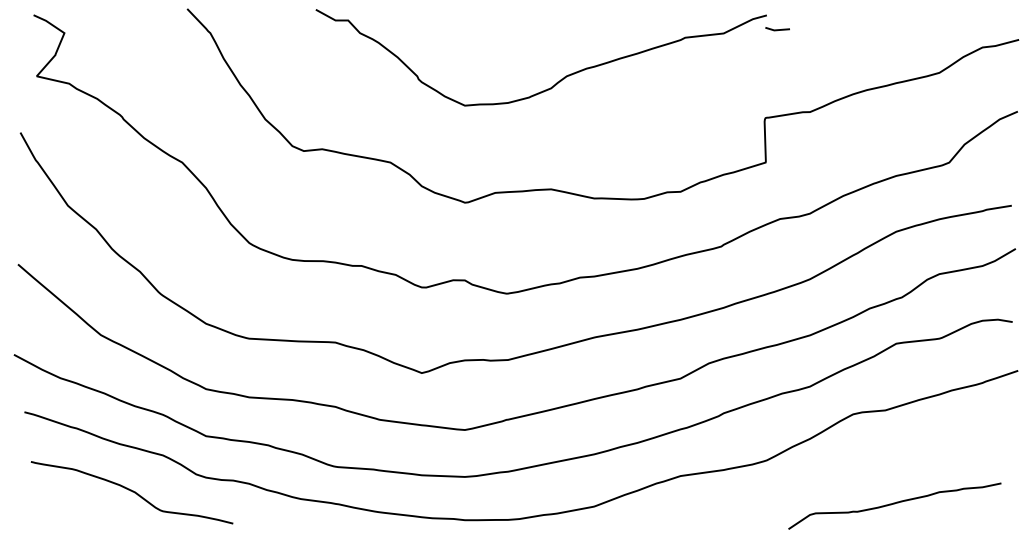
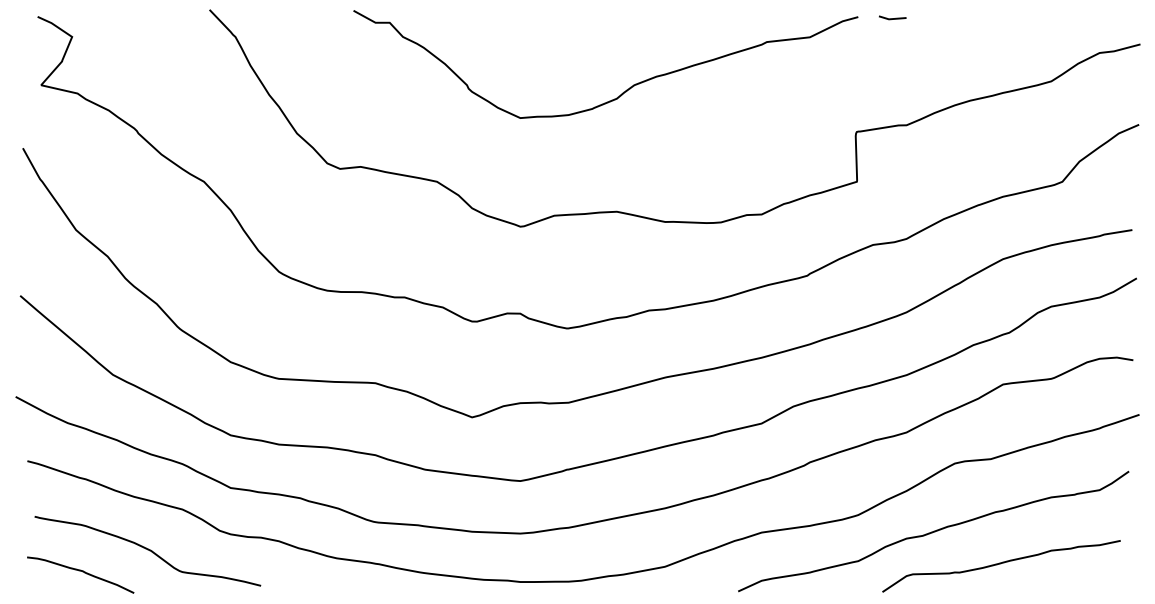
line: (777, 29) -> (892, 18), moved
curve: (834, 474) -> (933, 530), added
curve: (72, 511) -> (81, 572), added

